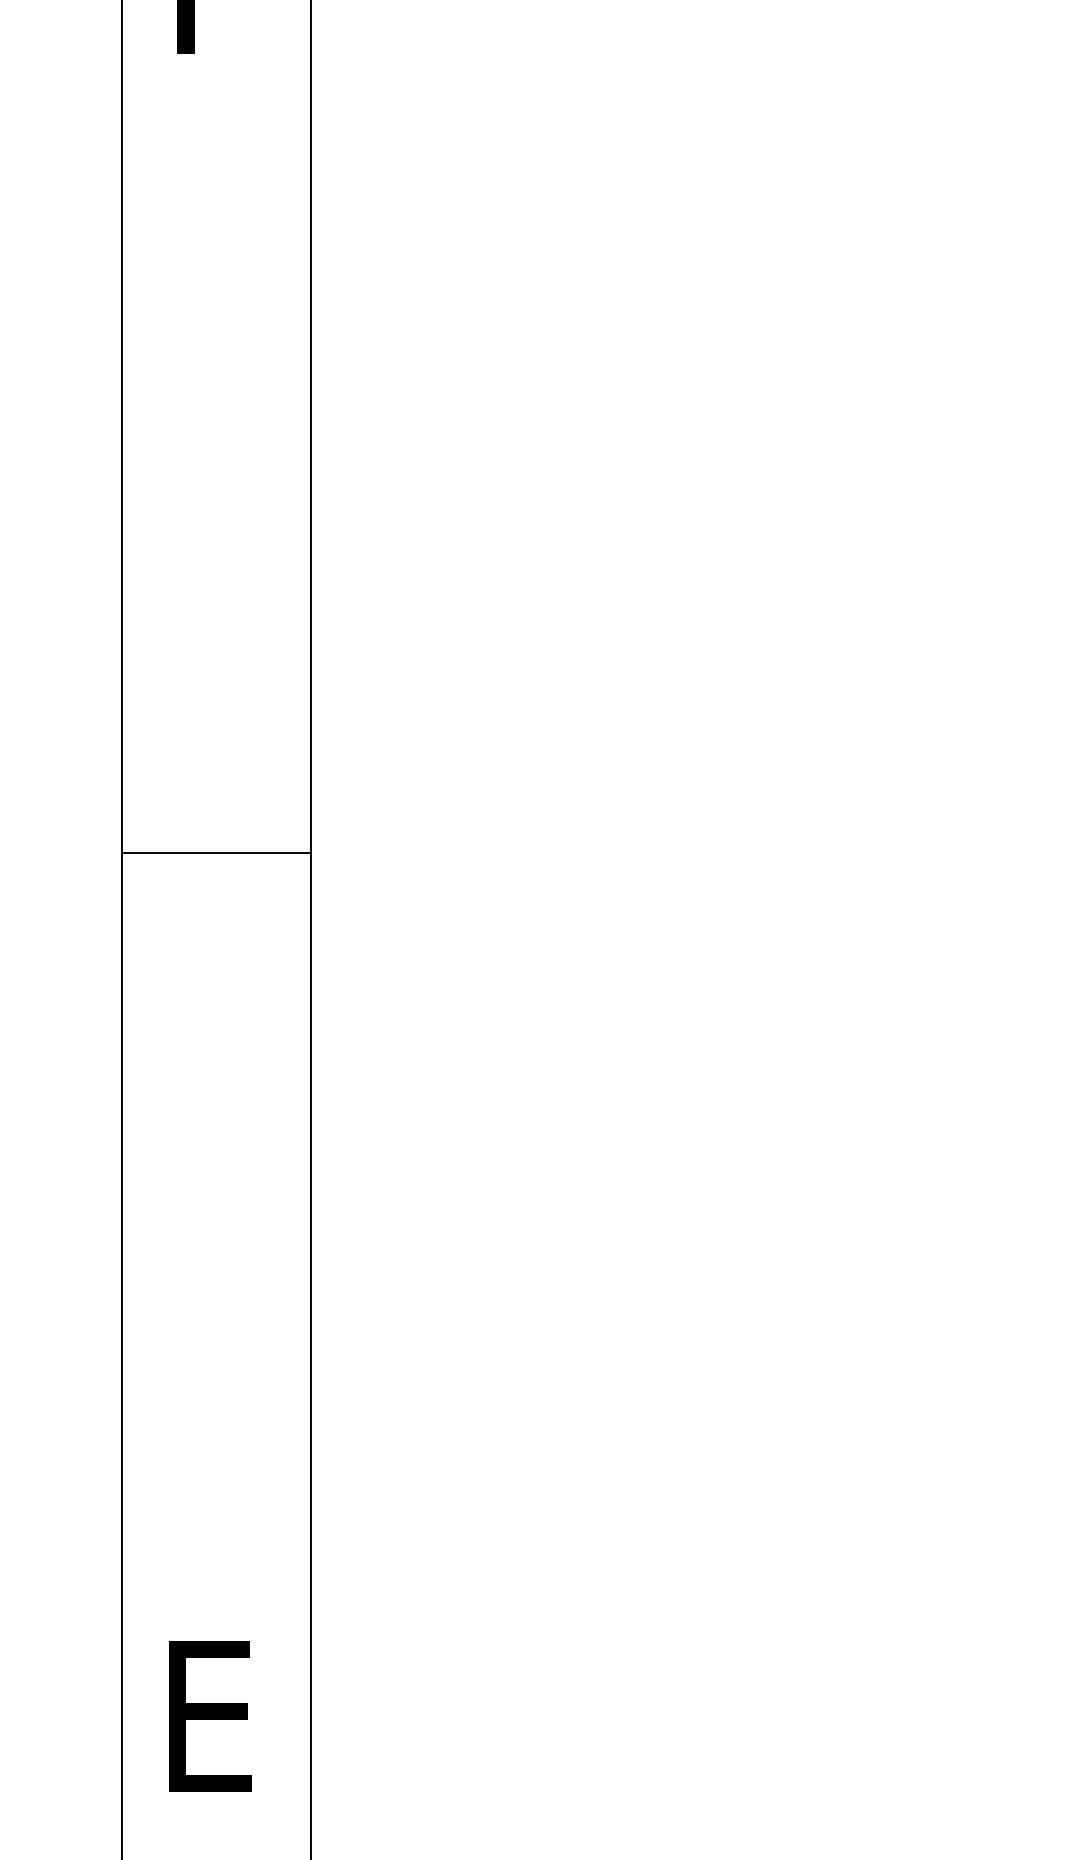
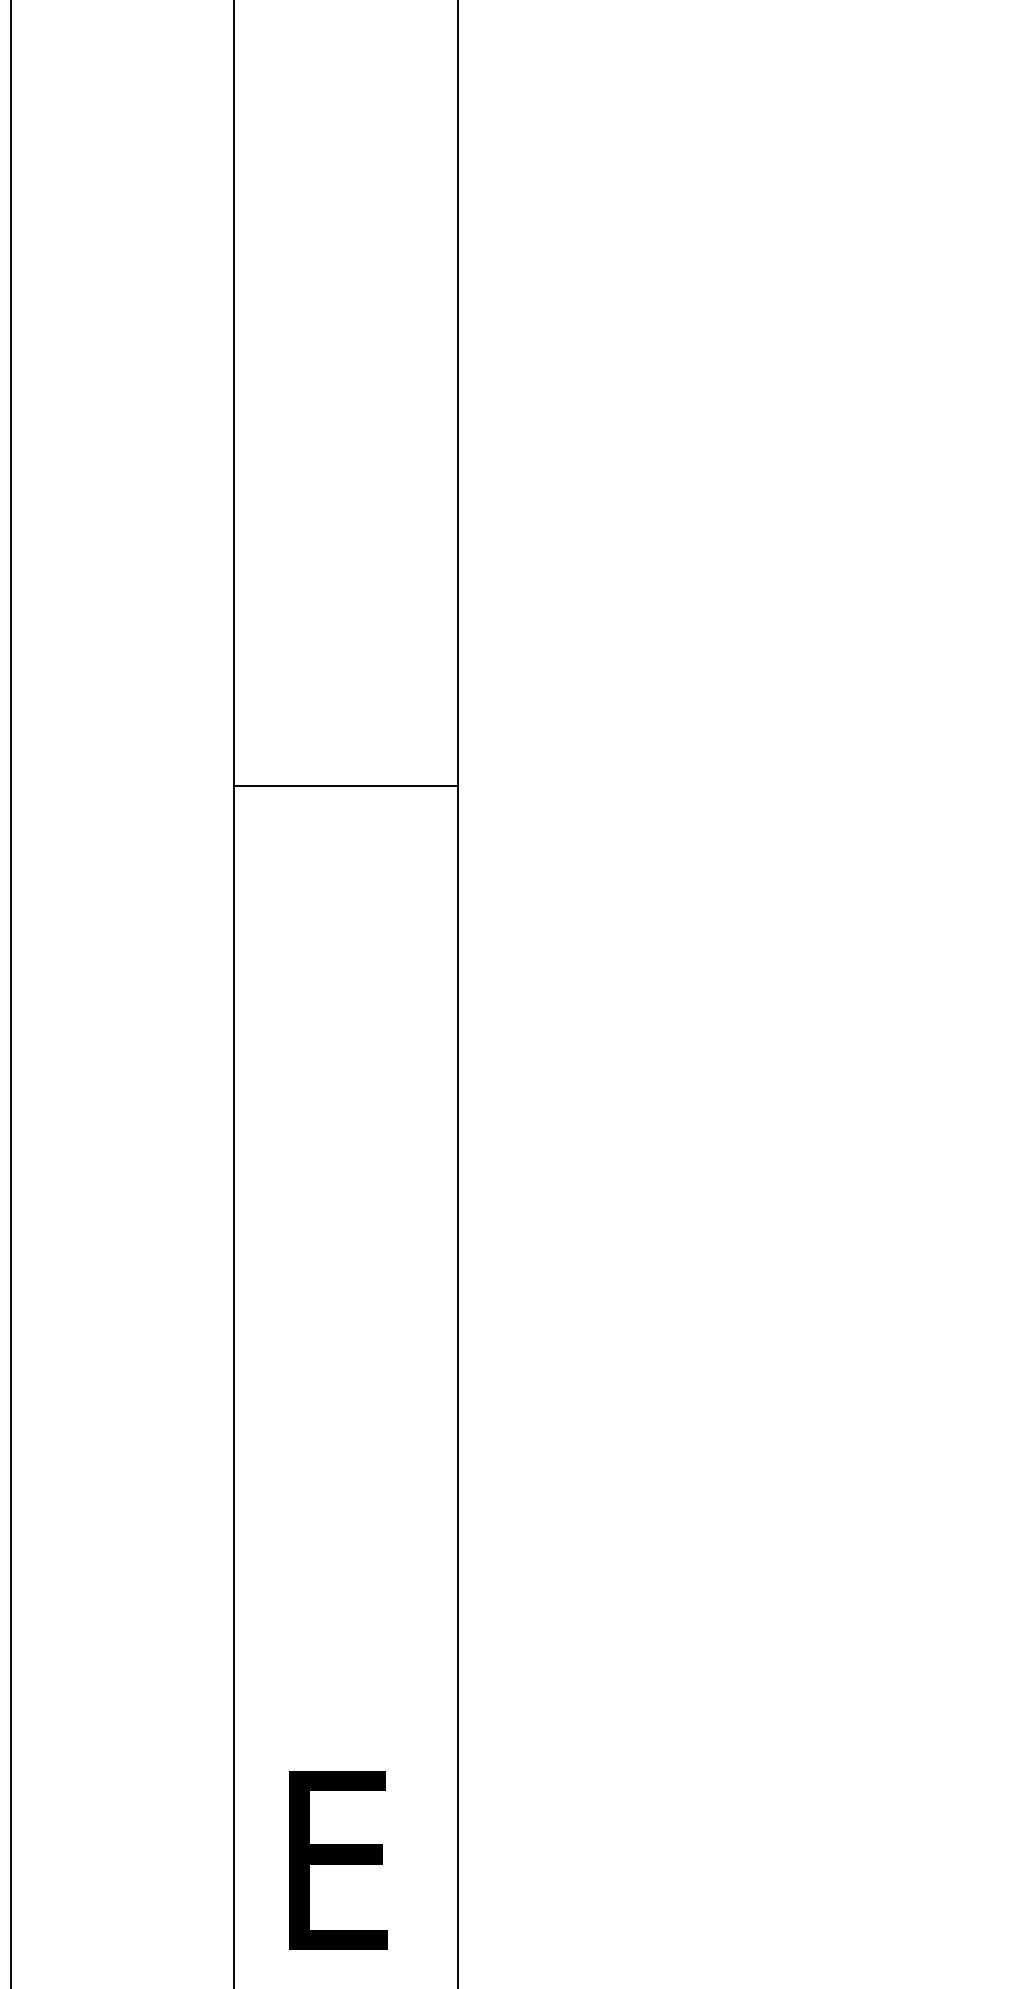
line: (216, 853) -> (346, 786), moved

